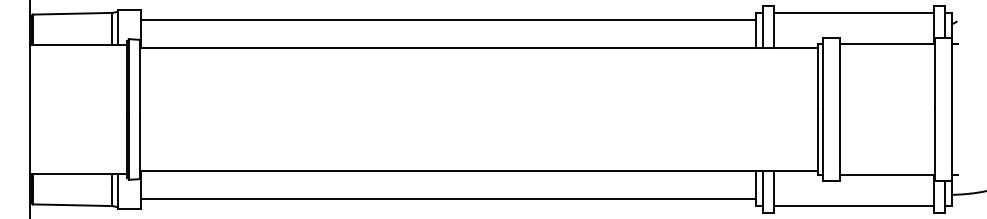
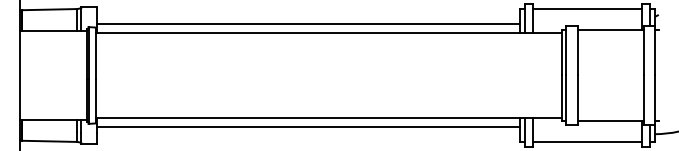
line: (448, 19) -> (308, 23), moved
line: (448, 199) -> (308, 127), moved

